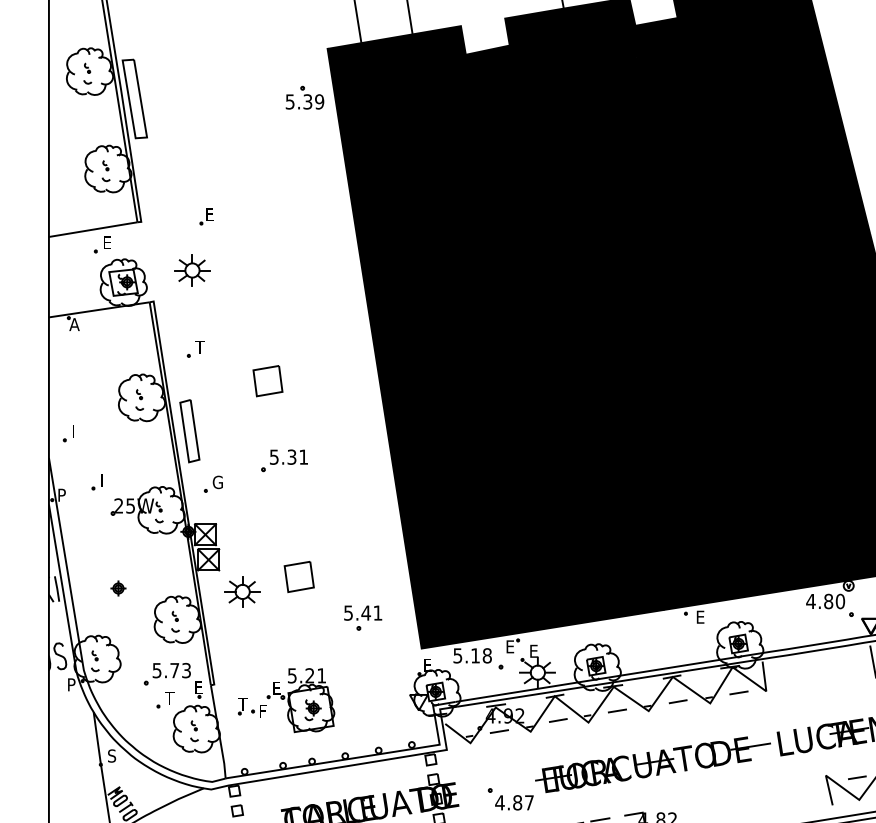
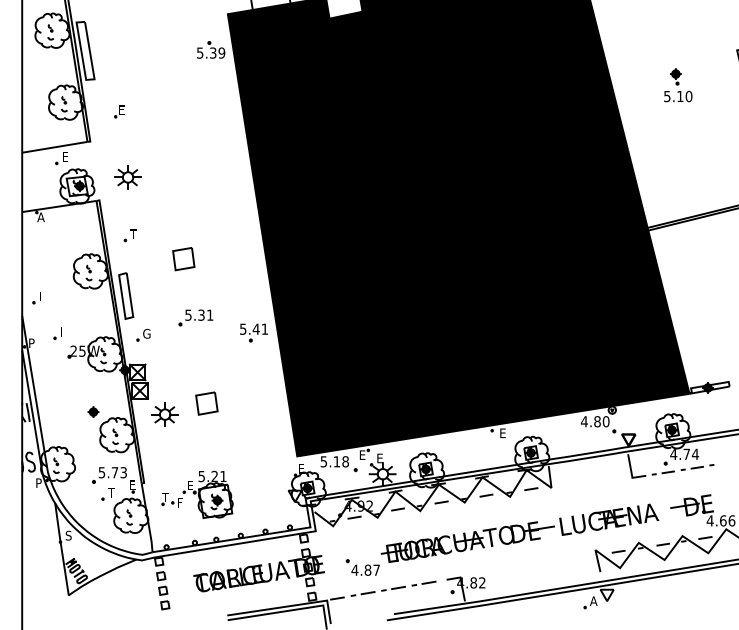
part: (206, 216) -> (119, 111), moved
part: (118, 587) -> (93, 411), moved
part: (362, 617) -> (253, 332), moved

